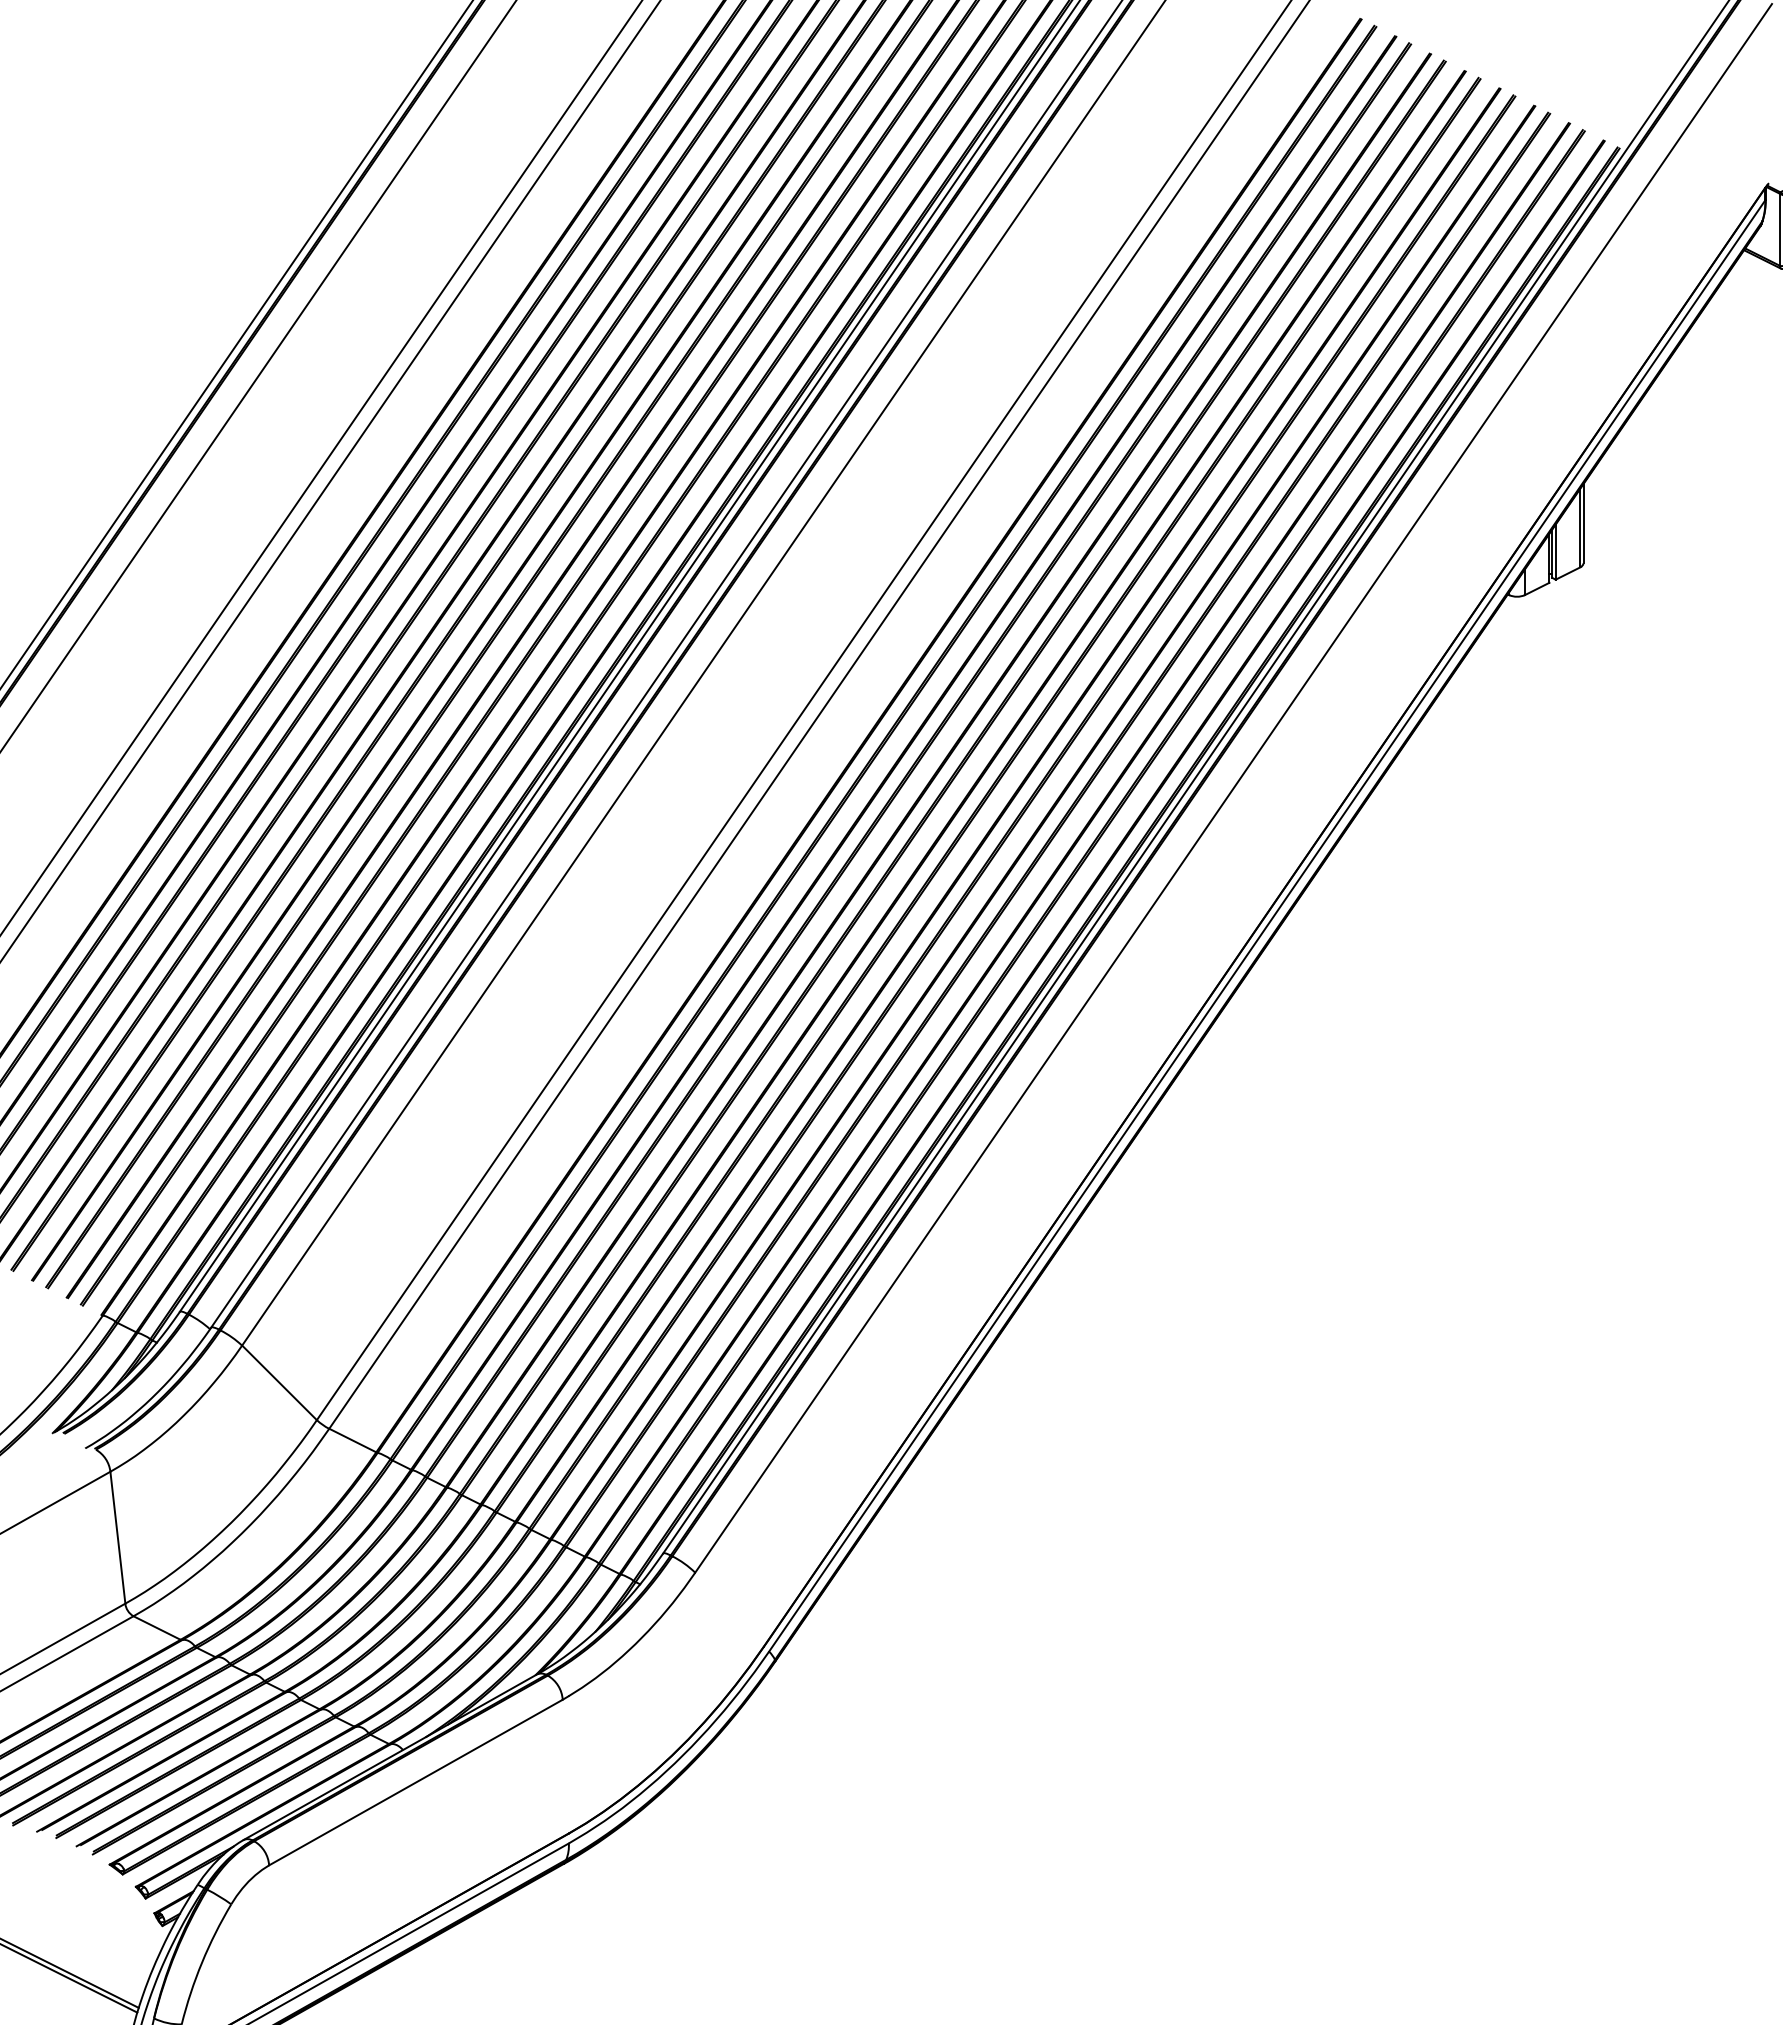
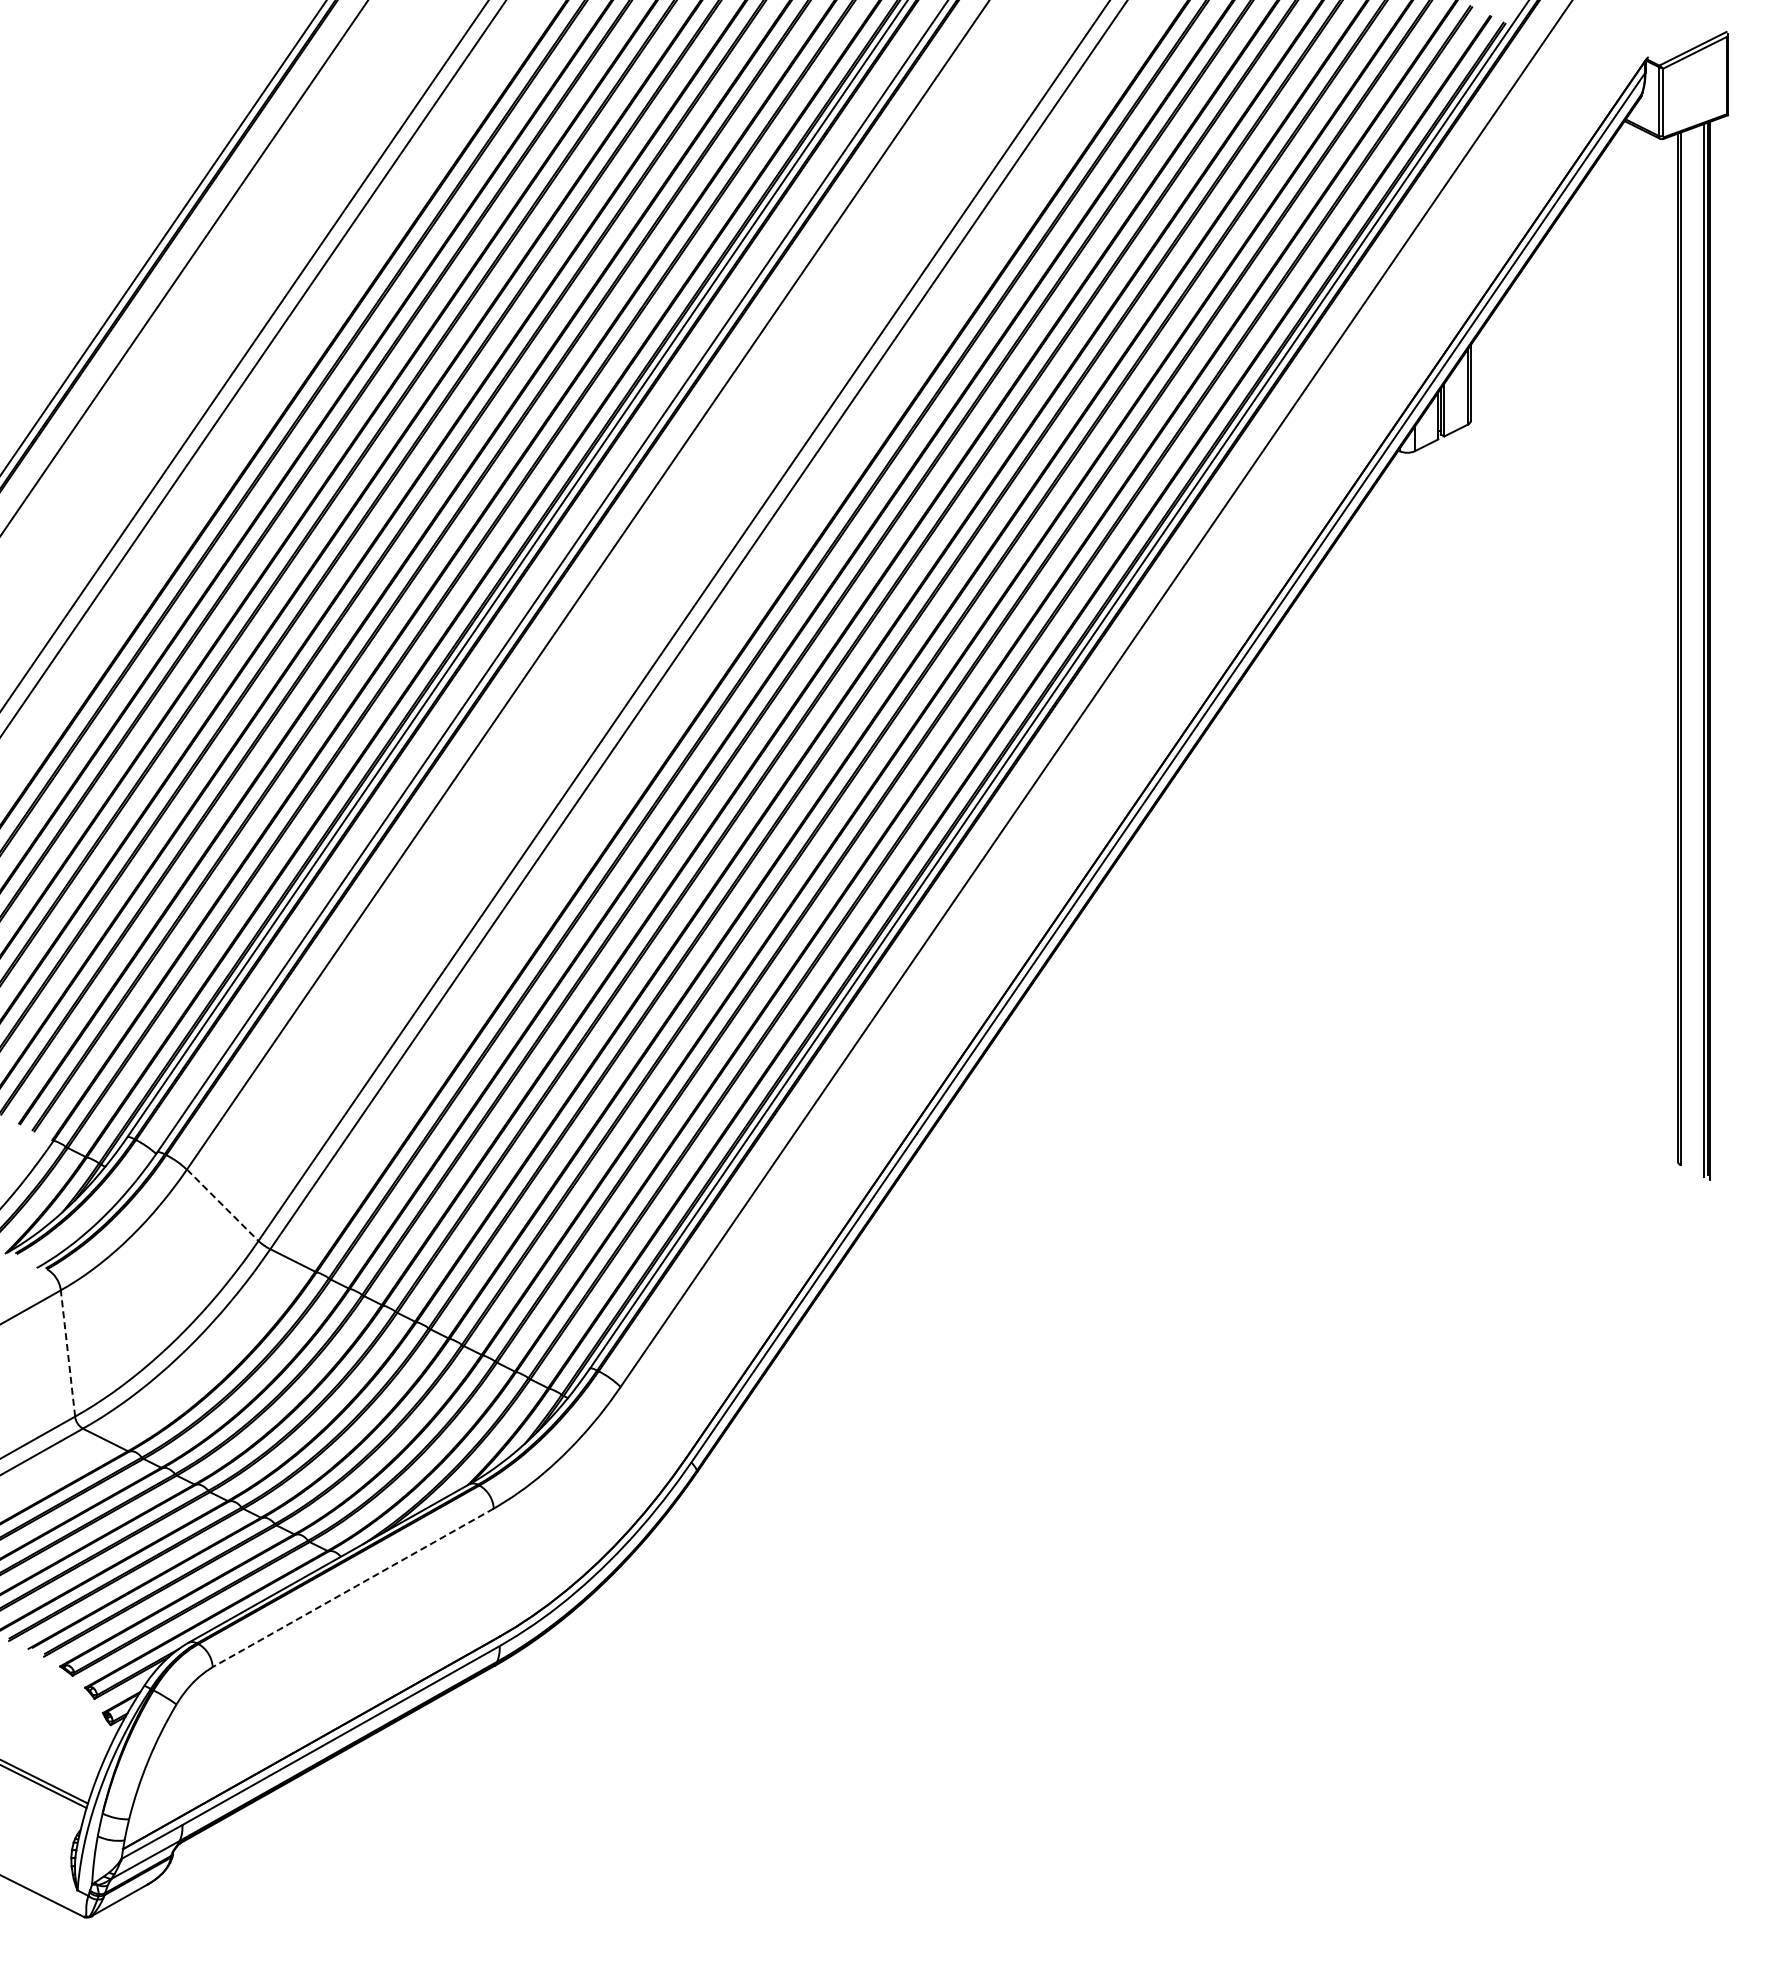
line: (279, 1383) -> (222, 1205), solid -> dashed
line: (118, 1537) -> (68, 1353), solid -> dashed
line: (415, 1783) -> (352, 1588), solid -> dashed

